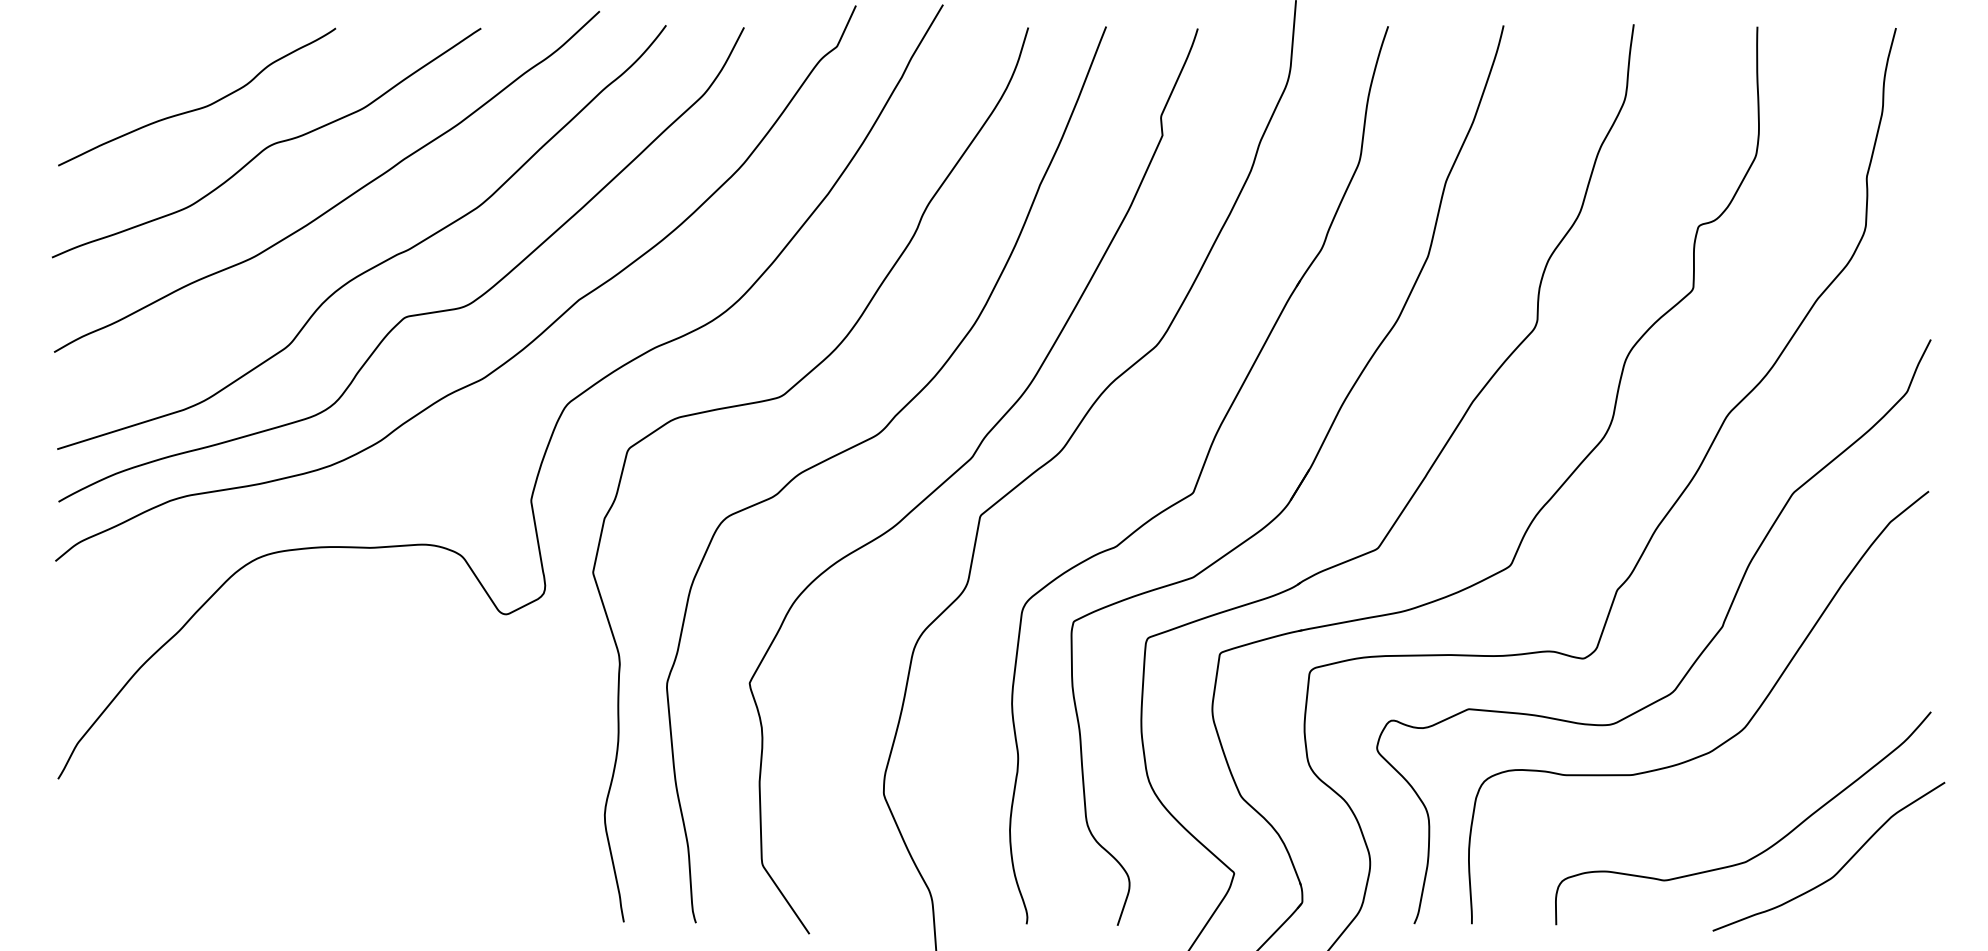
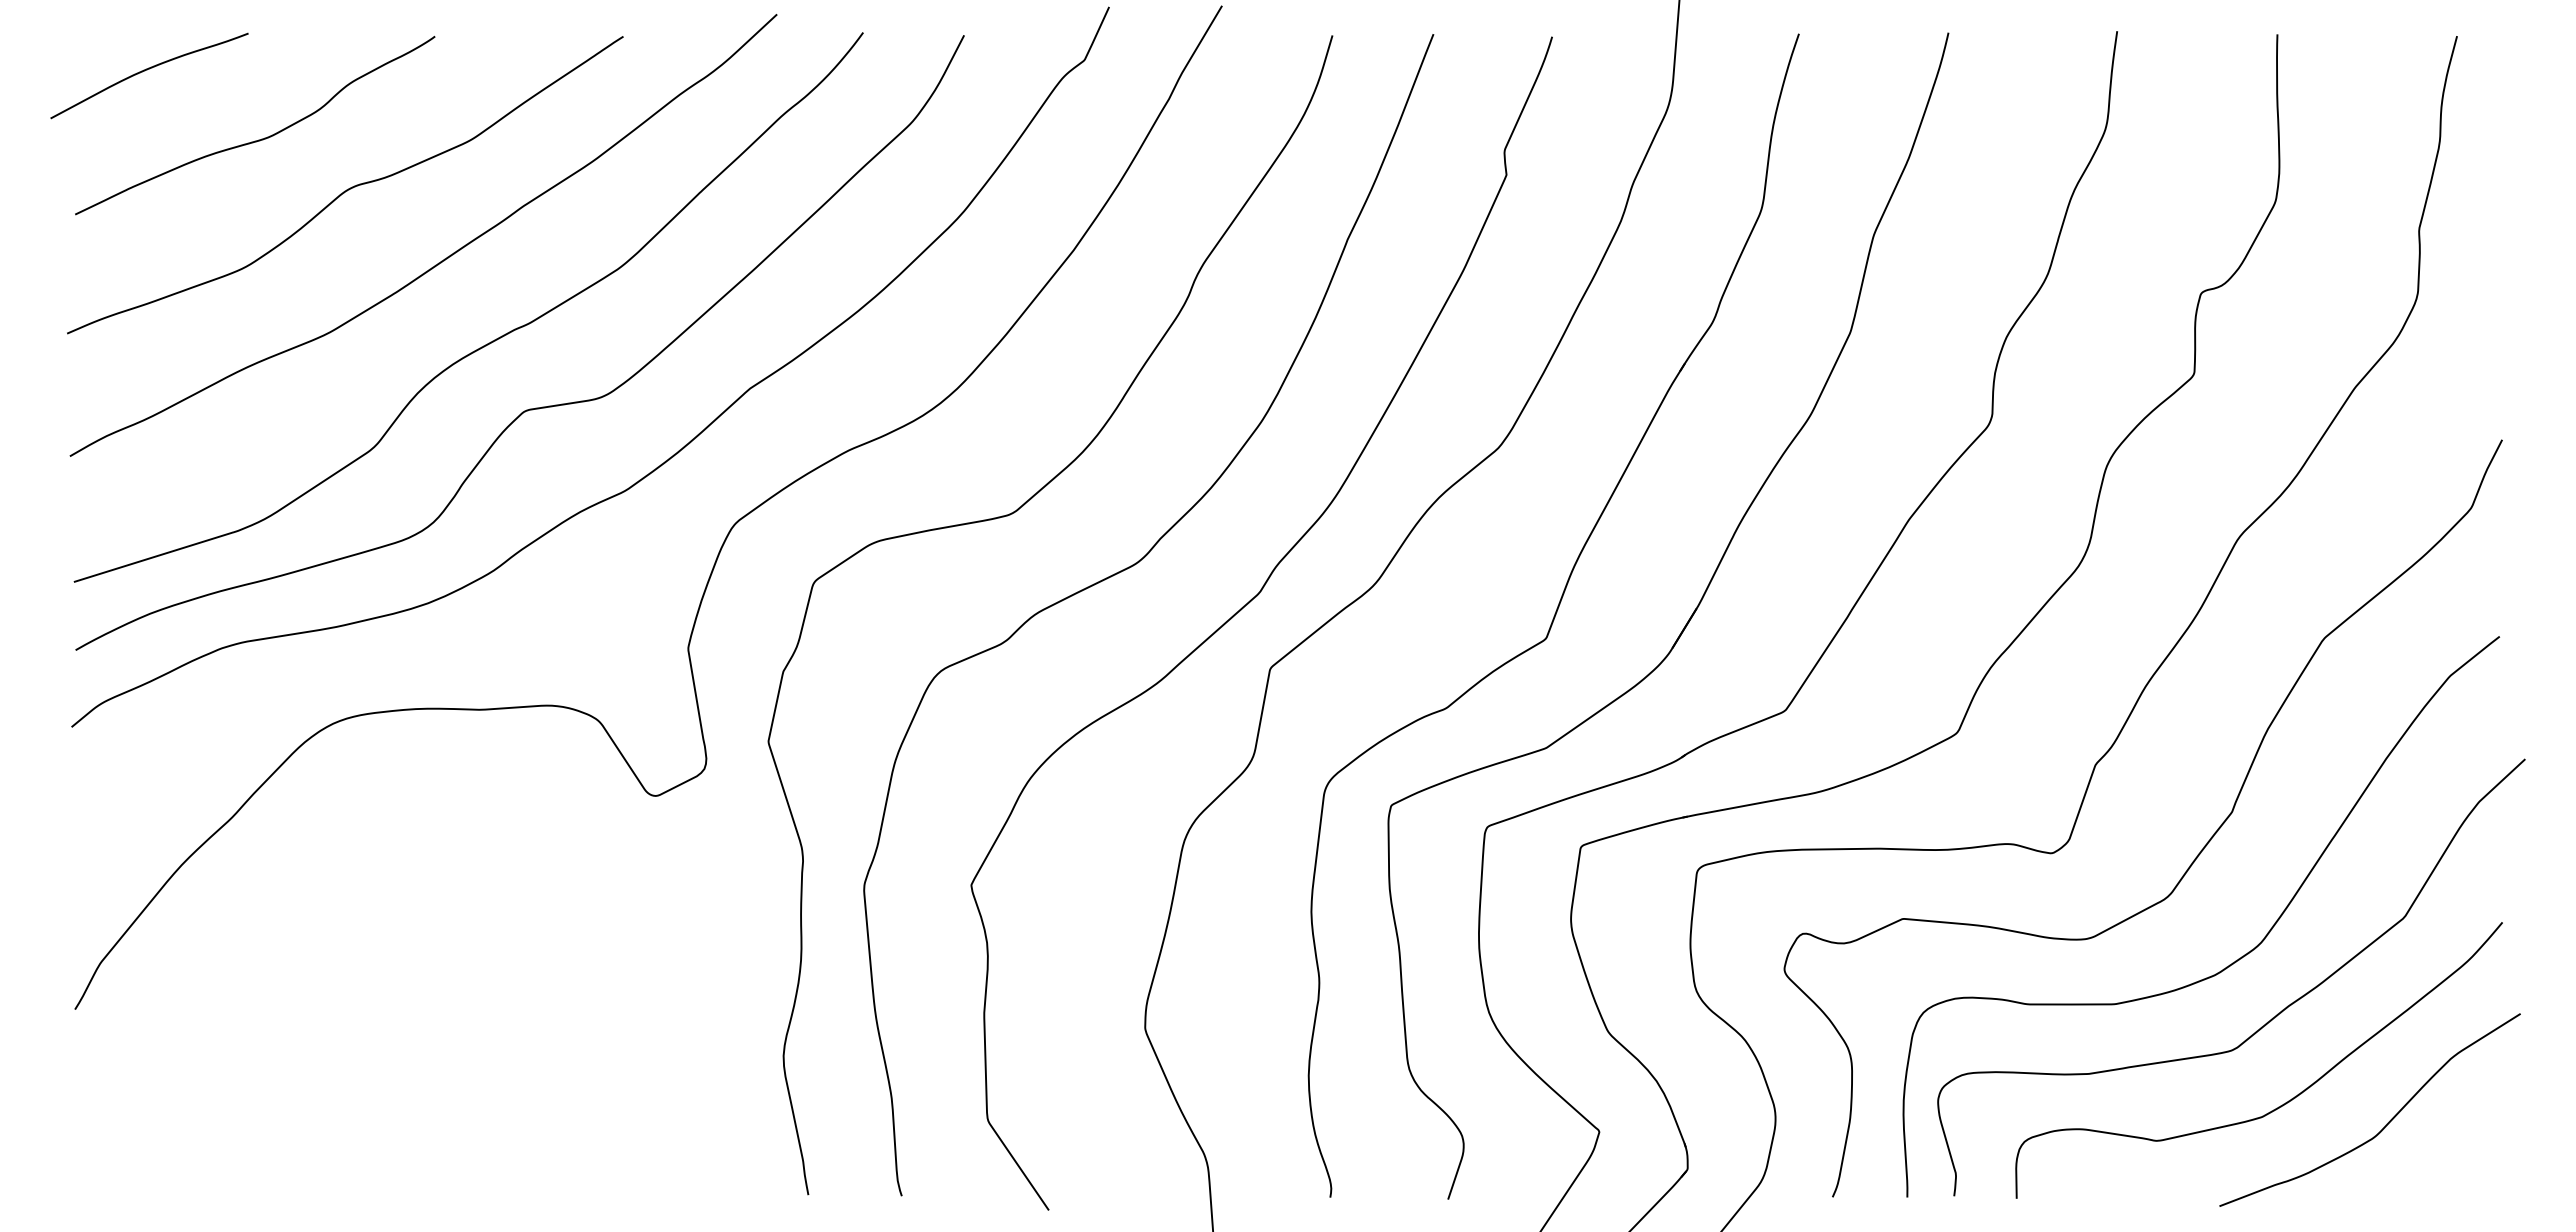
curve: (113, 54) -> (147, 70), added
curve: (1749, 789) -> (2266, 1022), added

